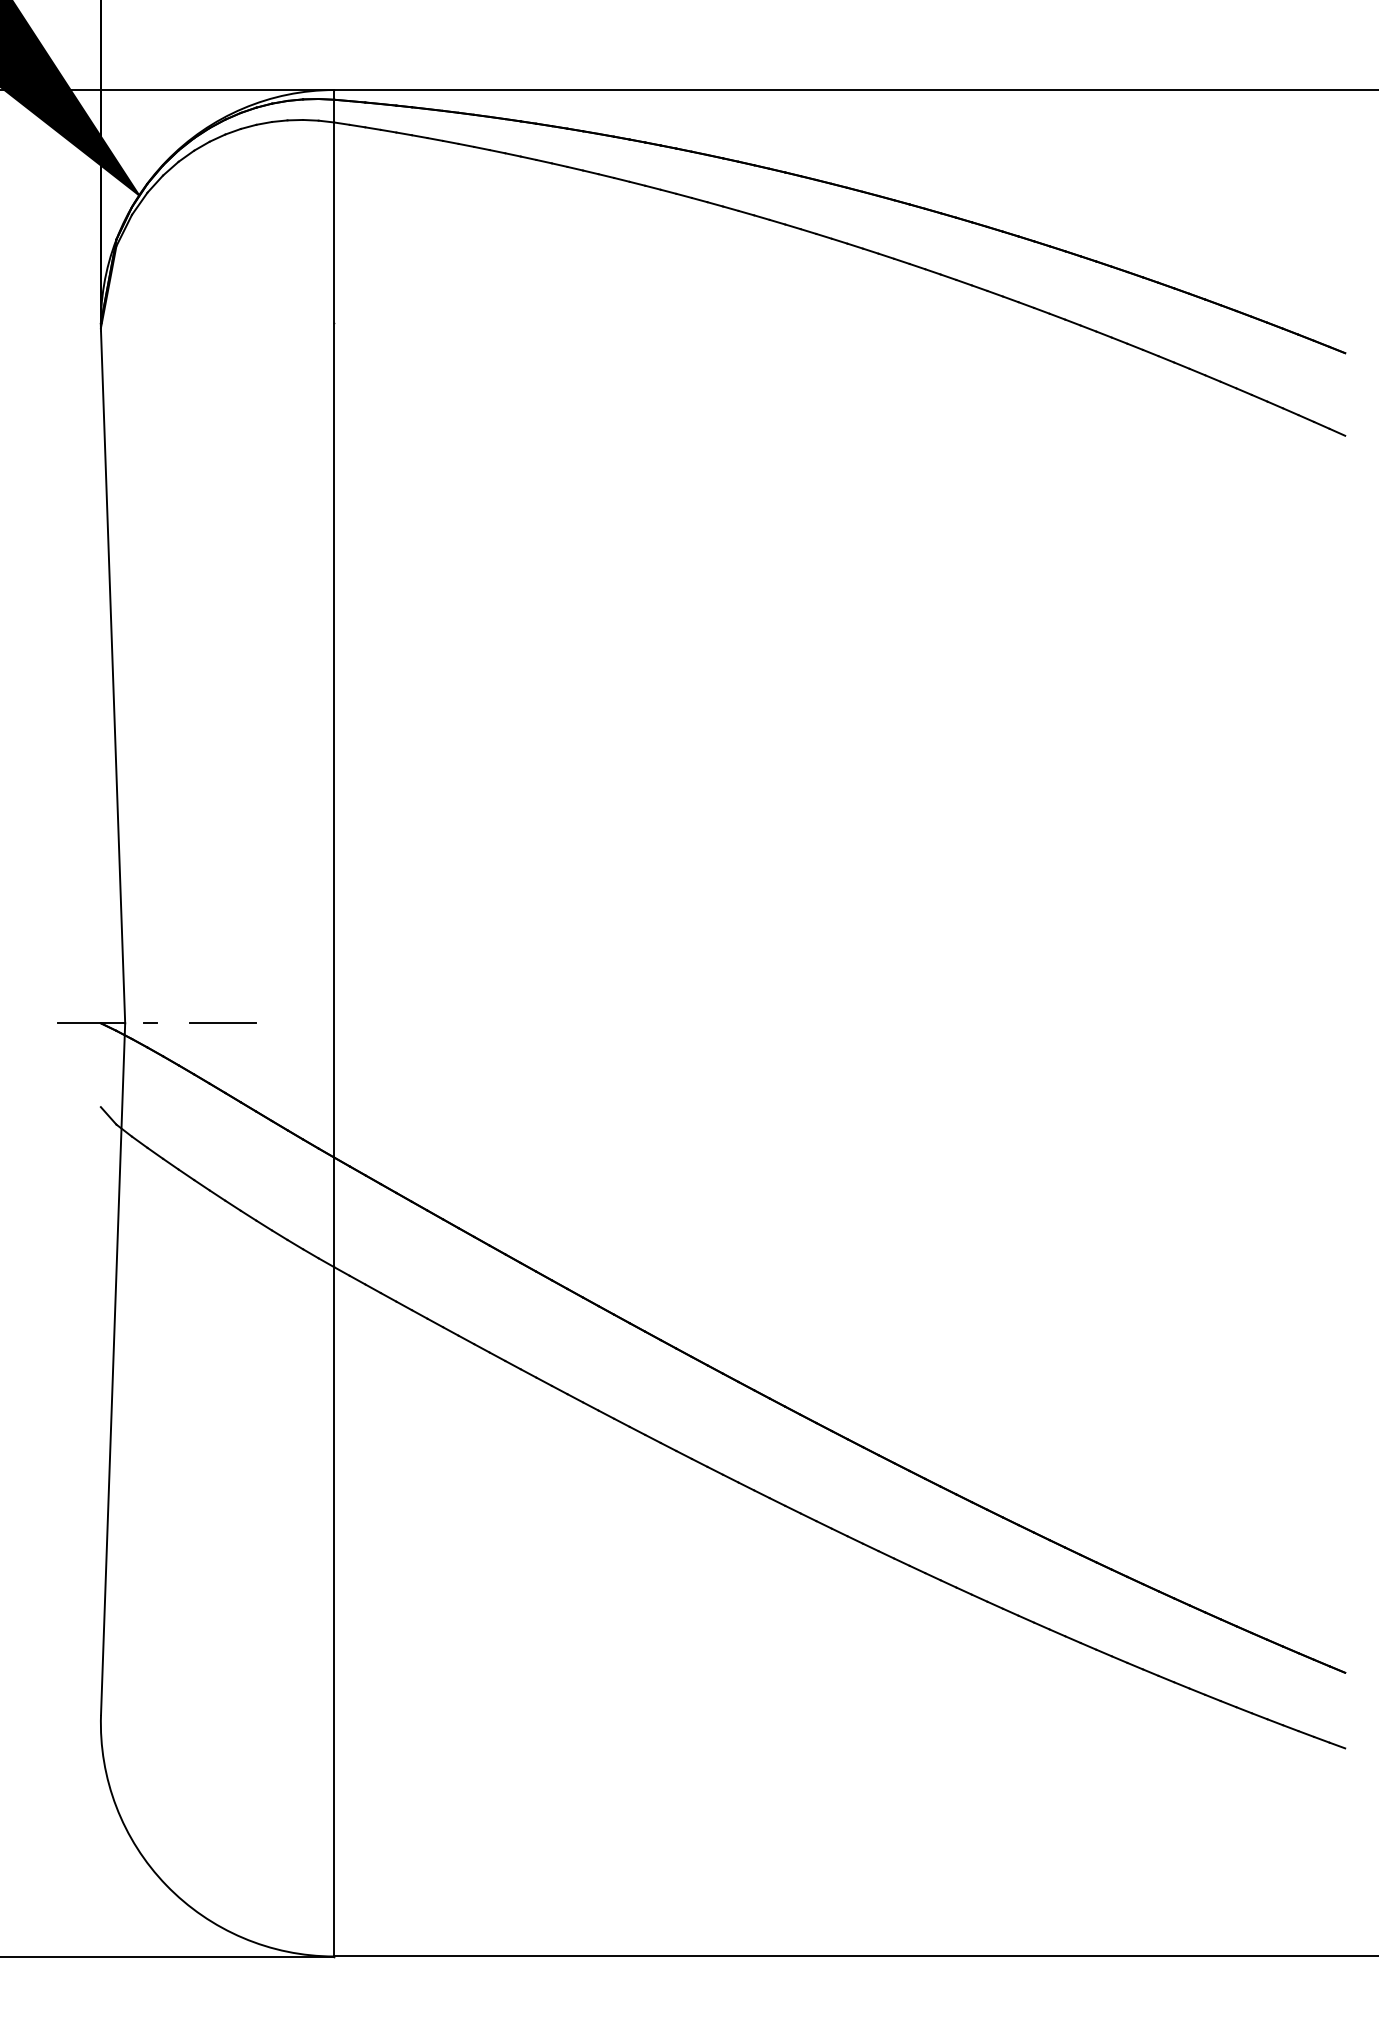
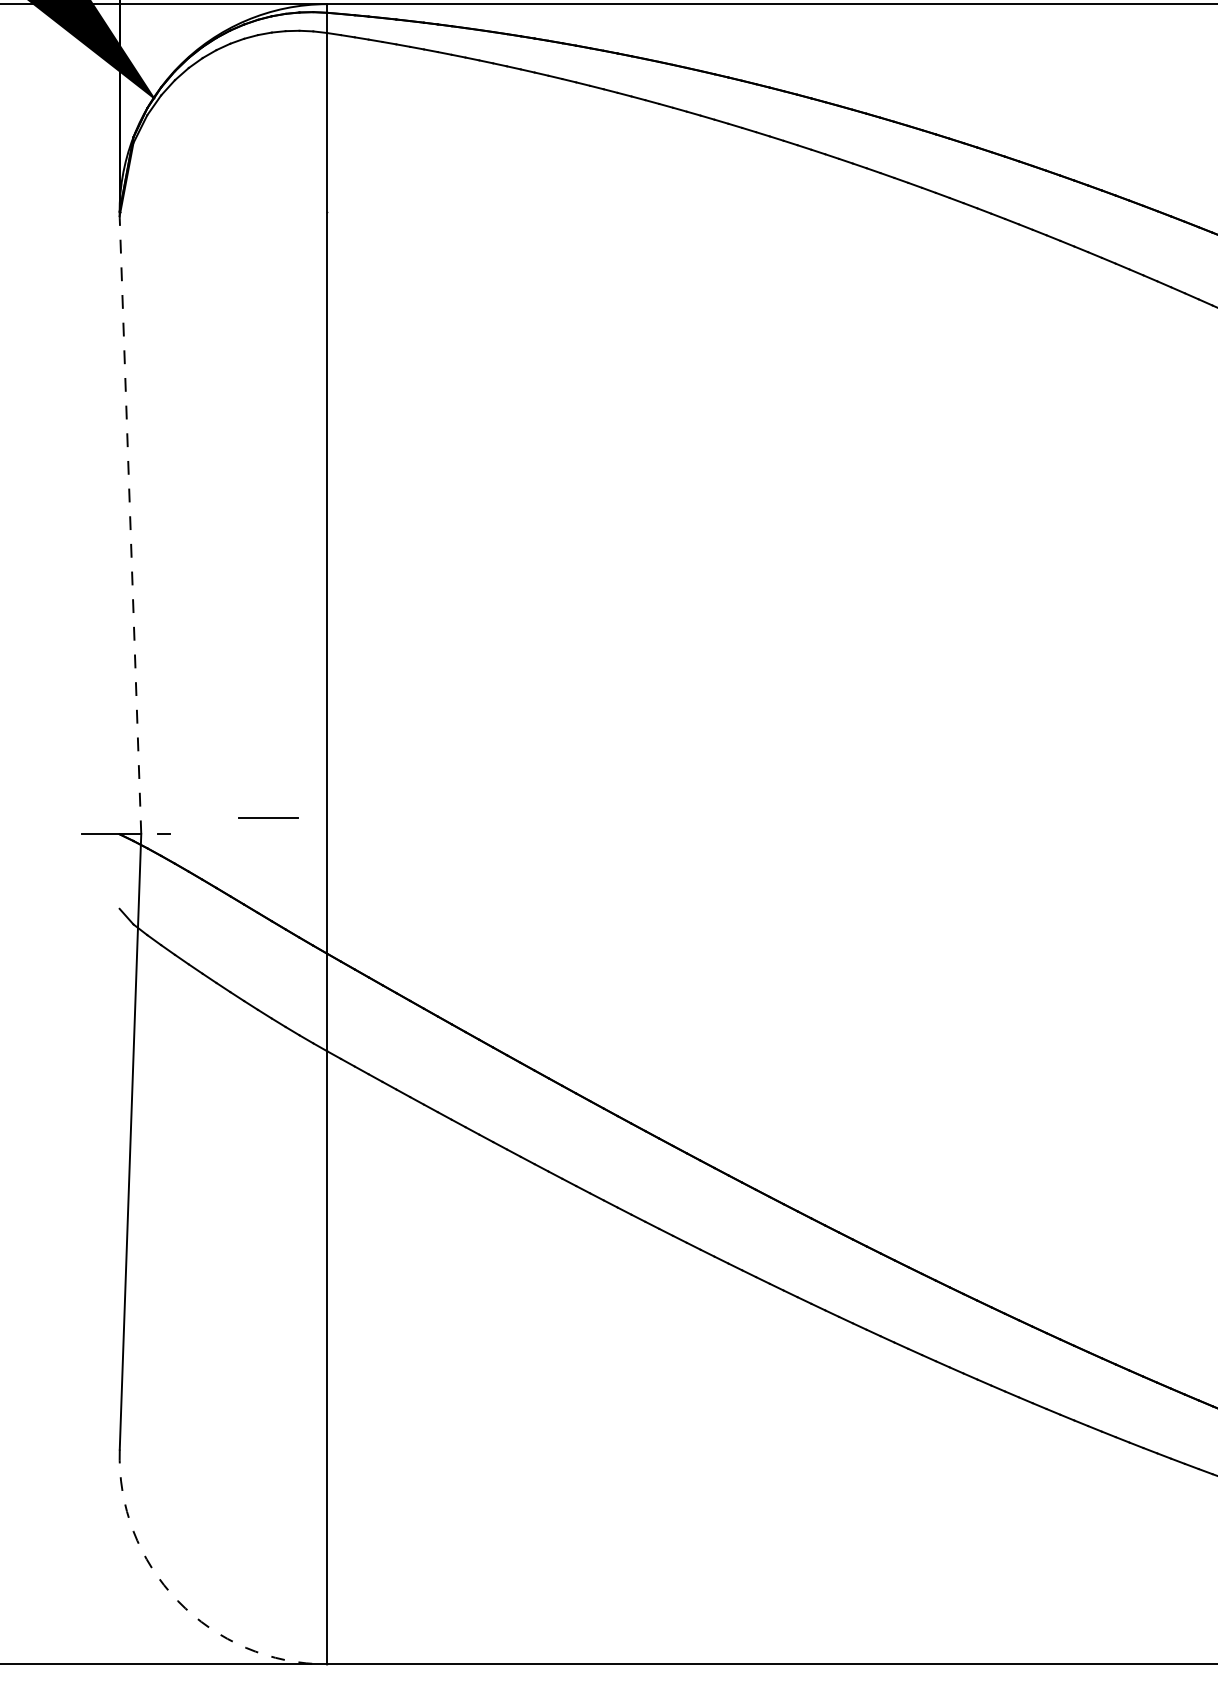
line: (113, 676) -> (130, 525), solid -> dashed
line: (222, 1022) -> (267, 817), moved
arc: (166, 1885) -> (178, 1601), solid -> dashed

